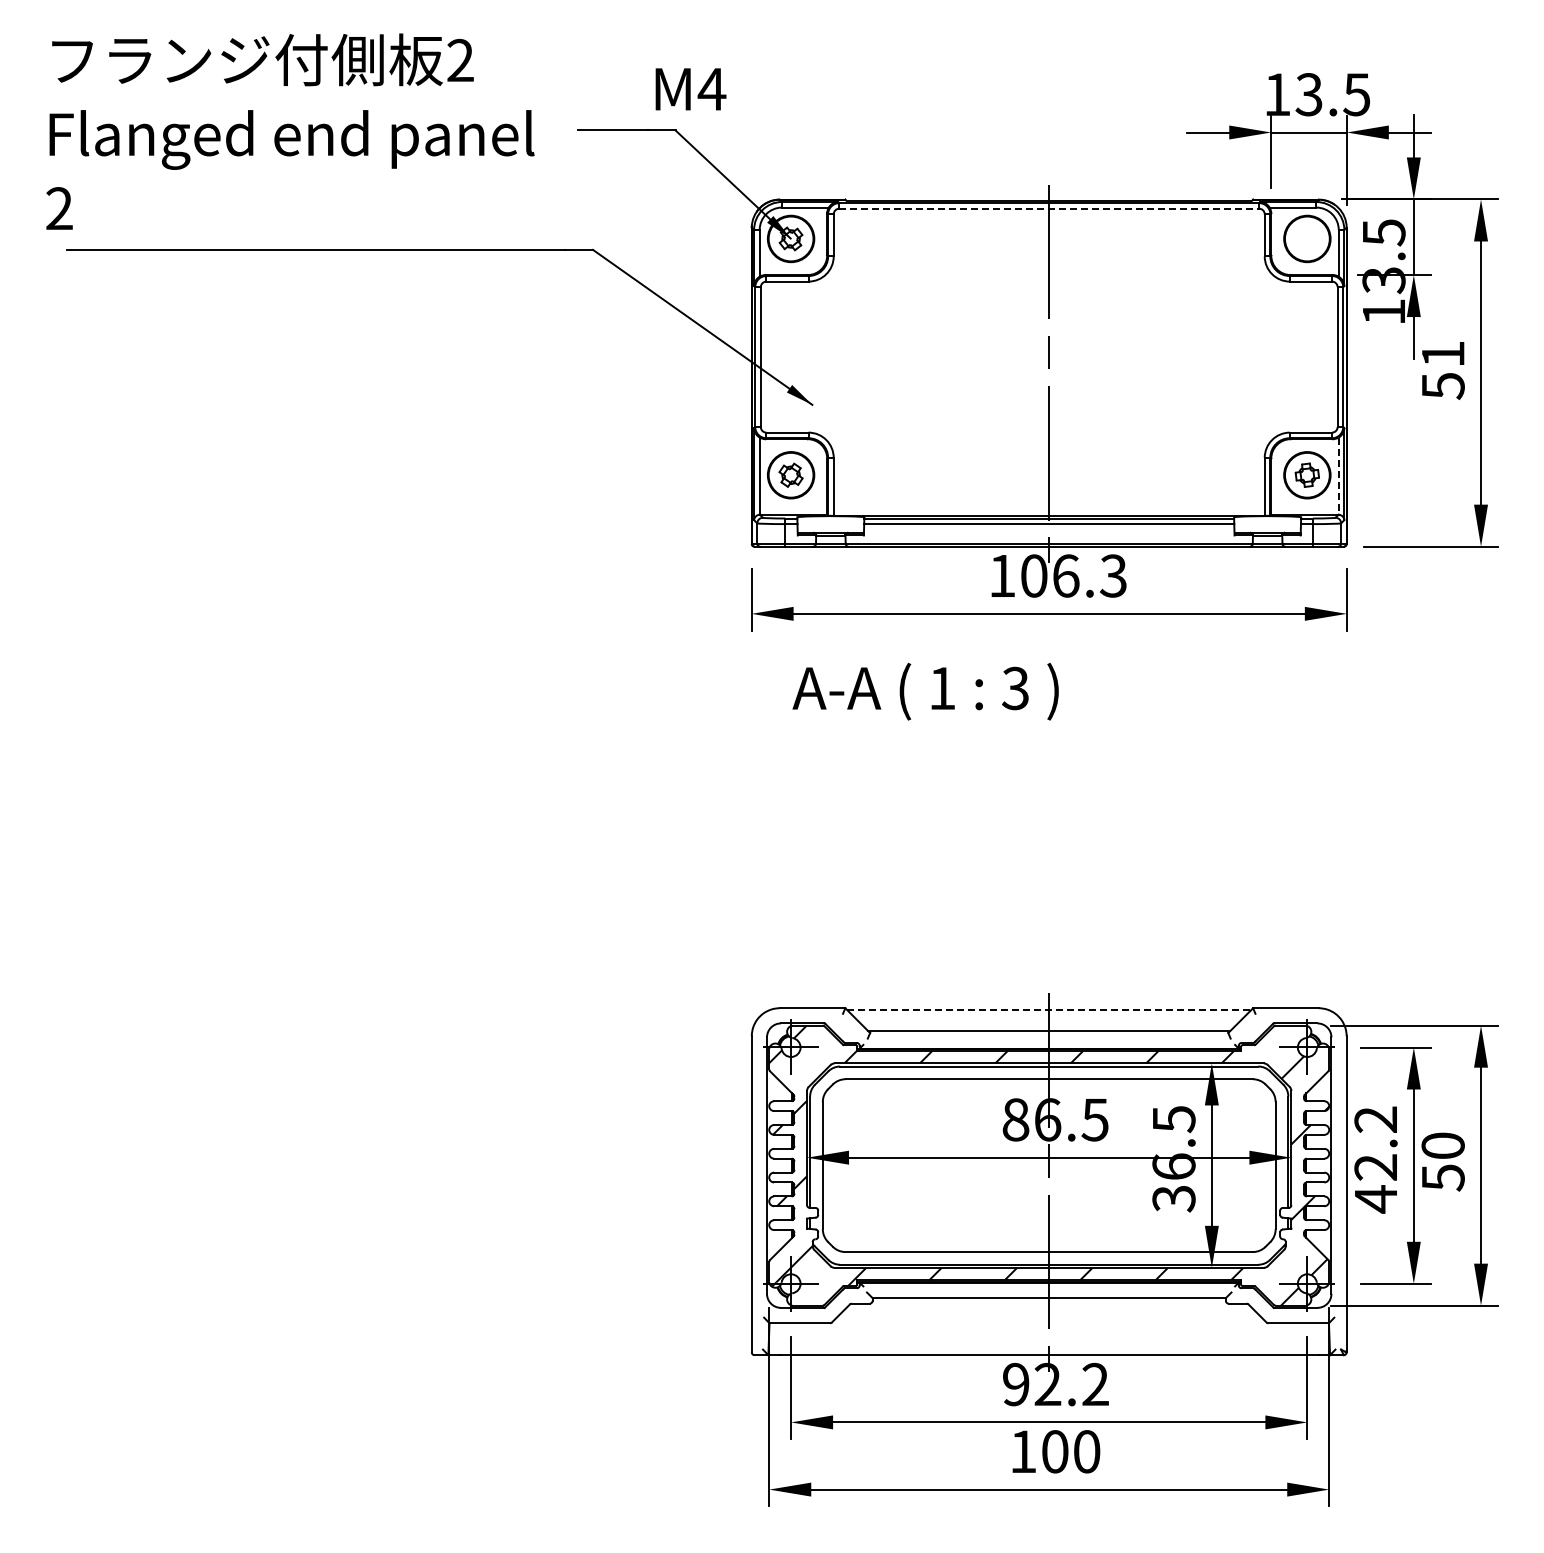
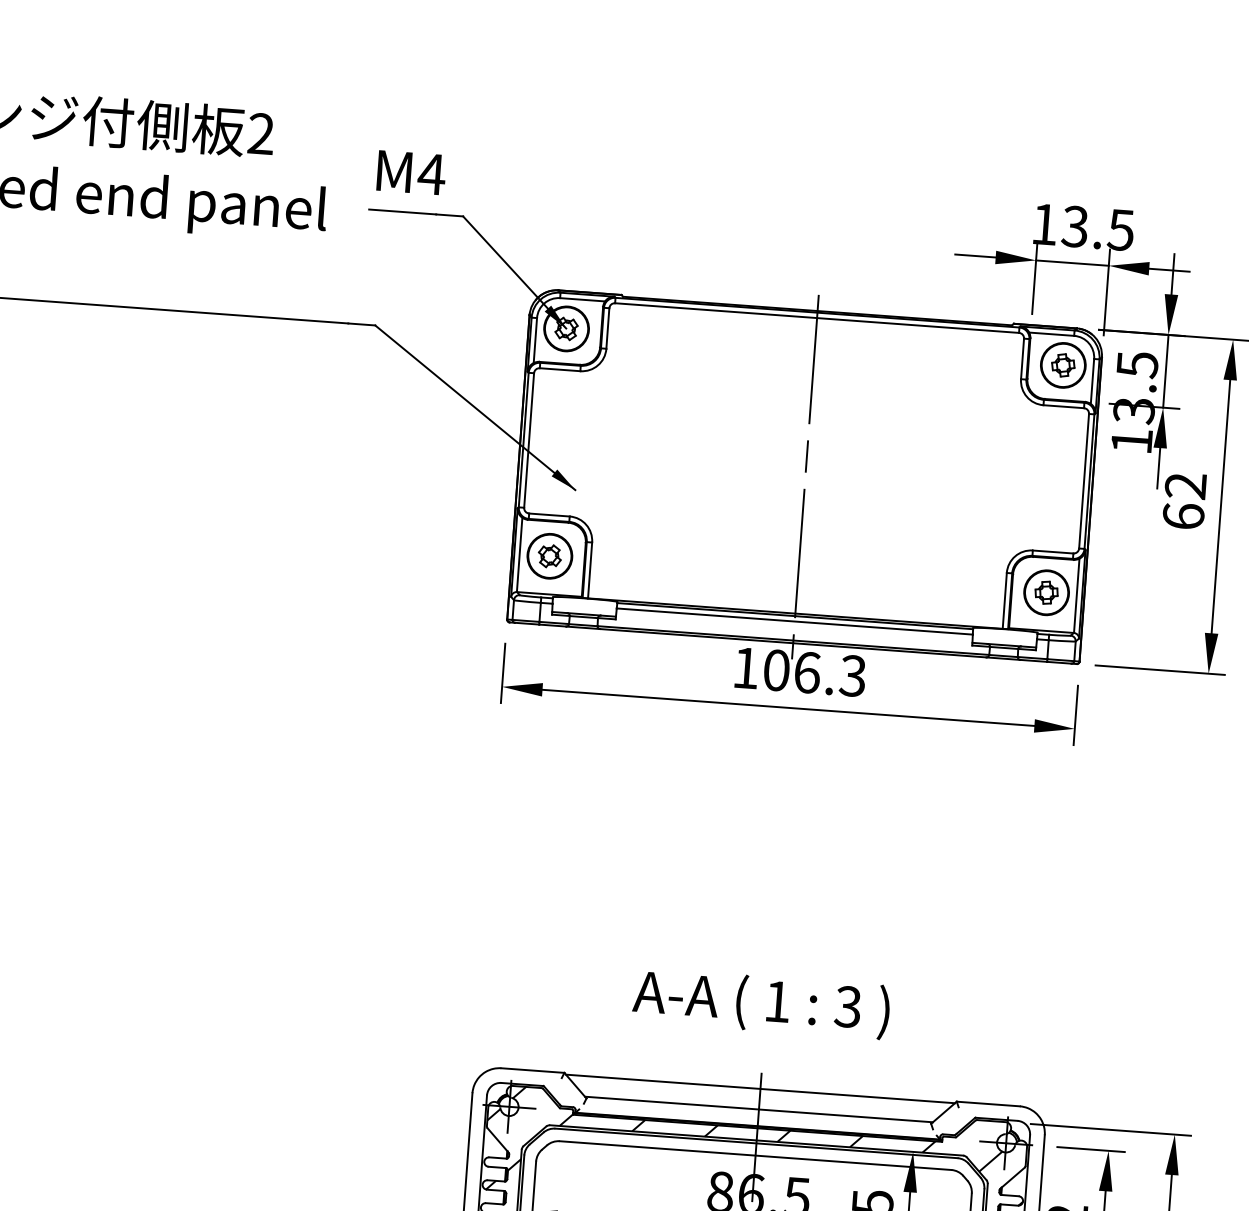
text: (690, 89) -> (411, 172), moved
line: (1049, 208) -> (817, 317), dashed -> solid
part: (1307, 238) -> (1063, 364), added
text: (1442, 370) -> (1184, 501), 51 -> 62
line: (1338, 476) -> (1076, 596), dashed -> solid
text: (925, 691) -> (761, 1003), moved
line: (1049, 1009) -> (760, 1088), dashed -> solid

